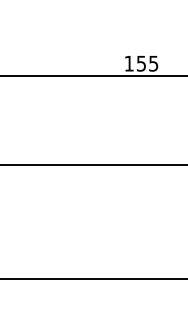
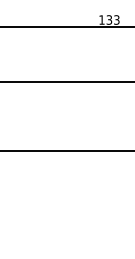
text: (148, 62) -> (113, 19), 155 -> 133

